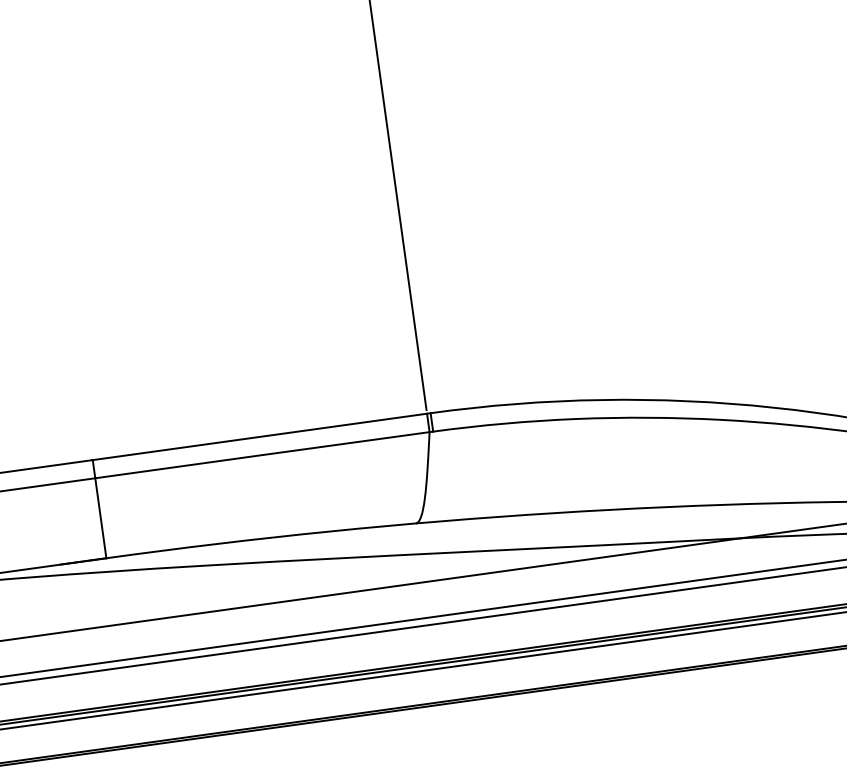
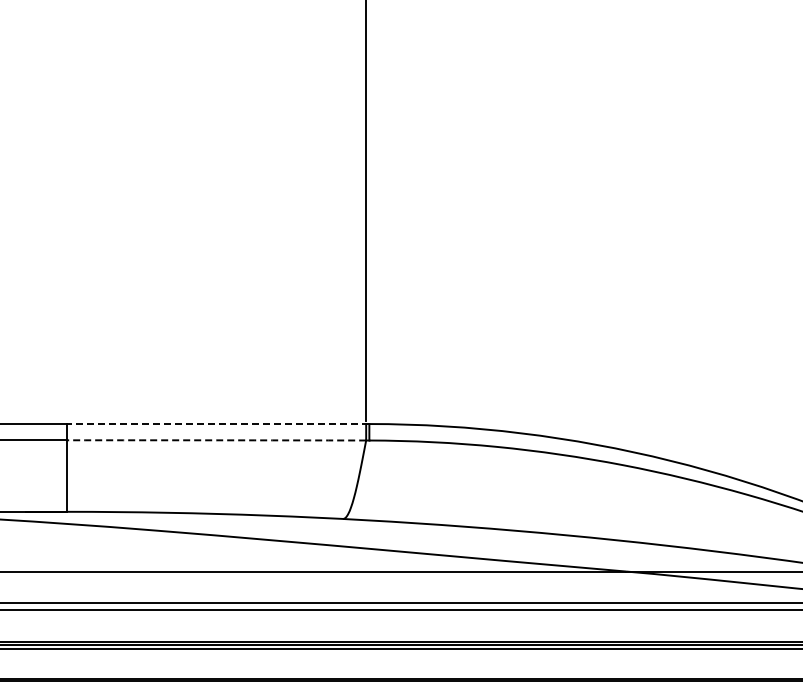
line: (260, 437) -> (217, 424), solid -> dashed
arc: (262, 455) -> (216, 440), solid -> dashed

